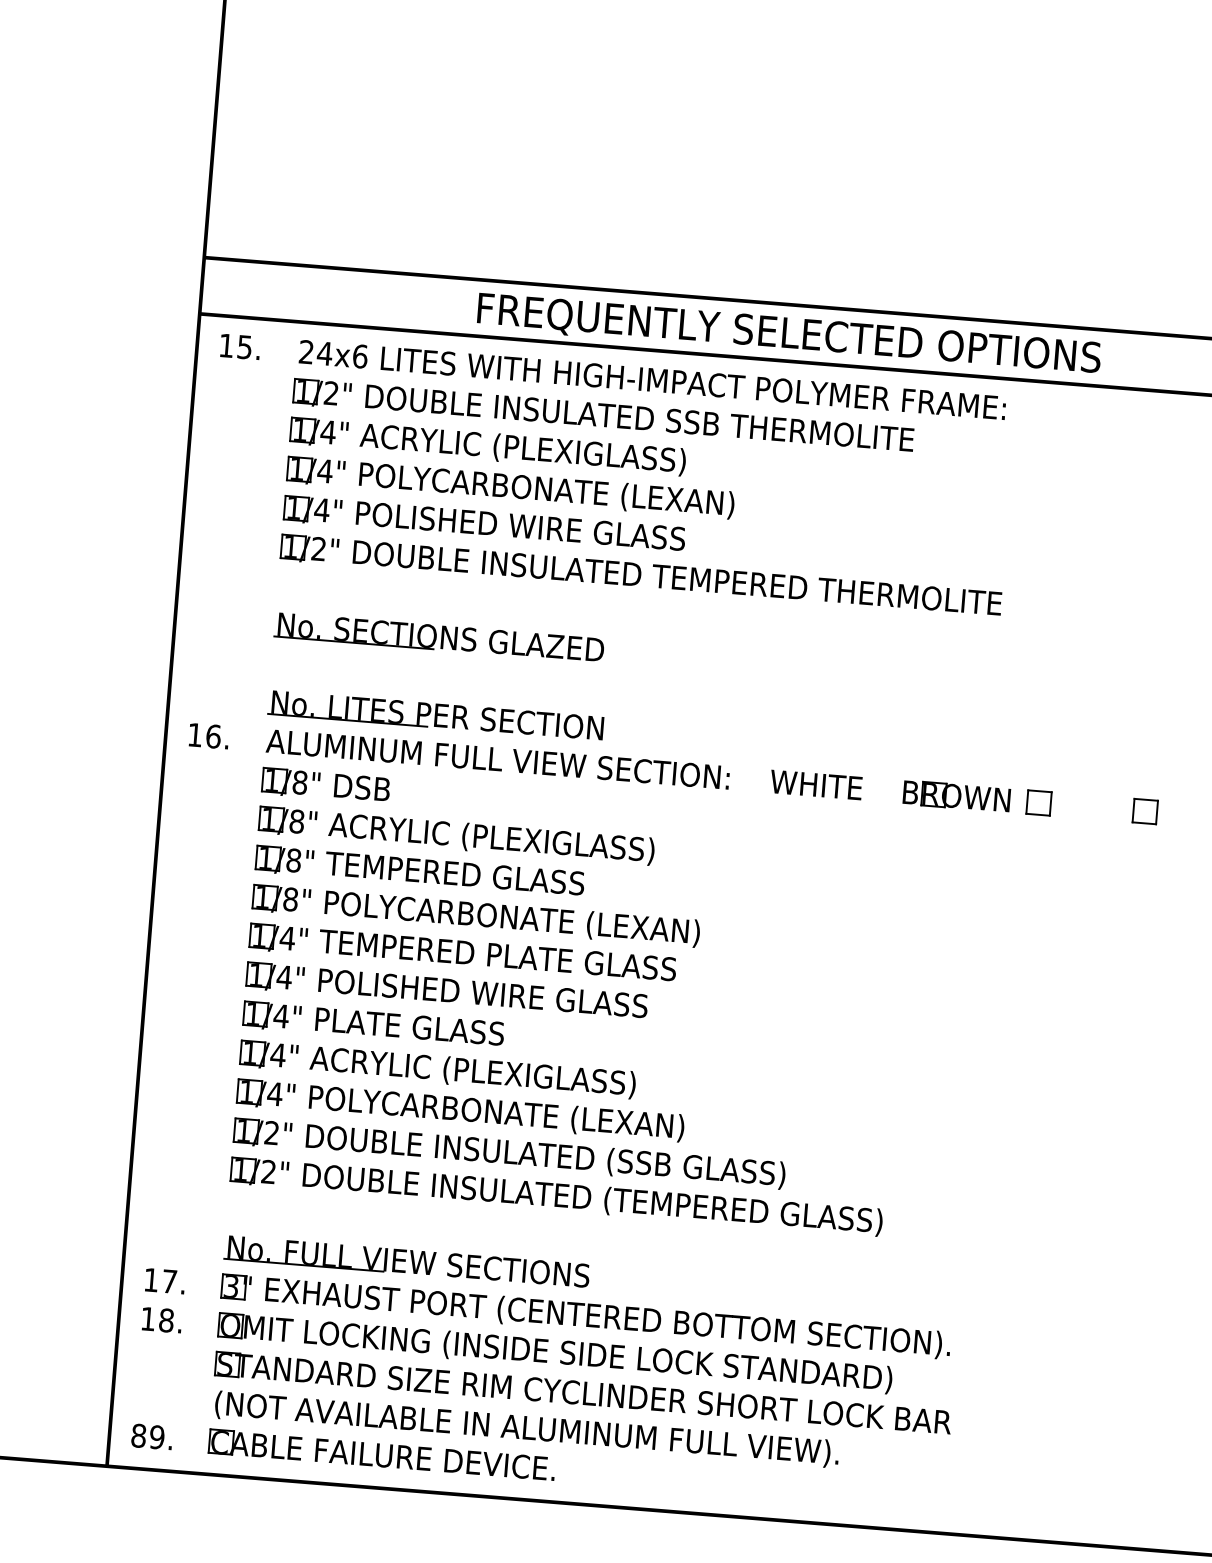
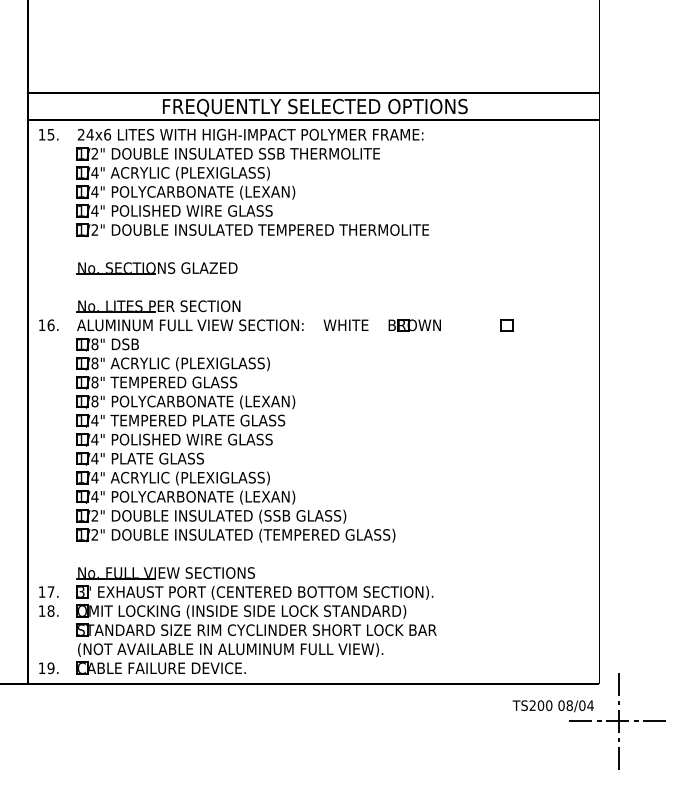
part: (1037, 803) -> (454, 325), removed
text: (137, 1436) -> (41, 668), 89. -> 19.

